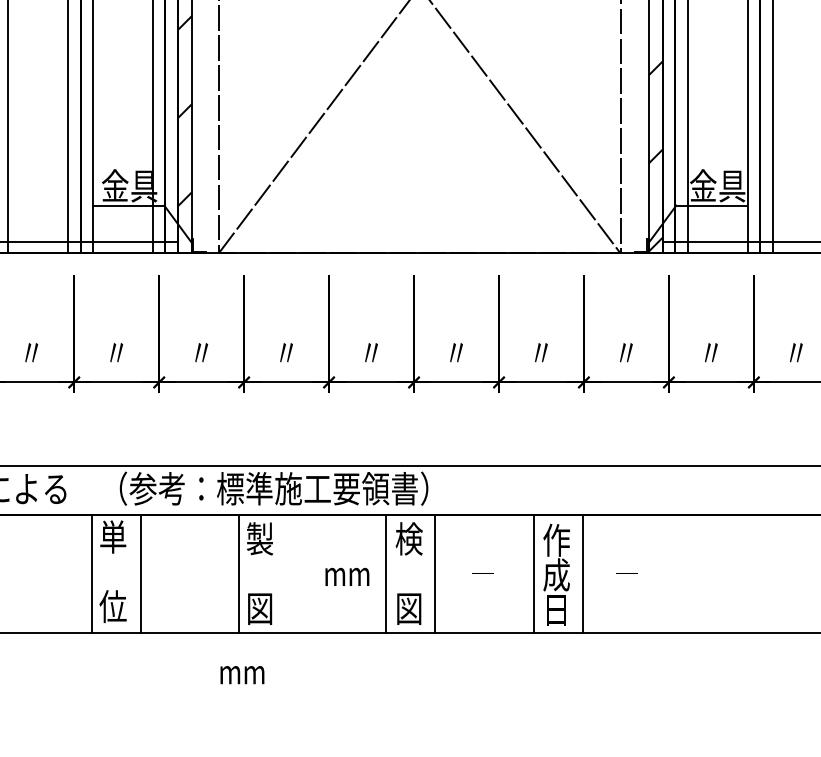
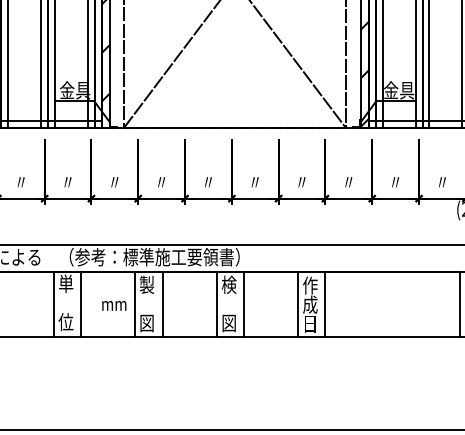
line: (288, 572) -> (162, 303), added
text: (348, 576) -> (195, 305), mm -> ―
text: (242, 674) -> (114, 305), moved

